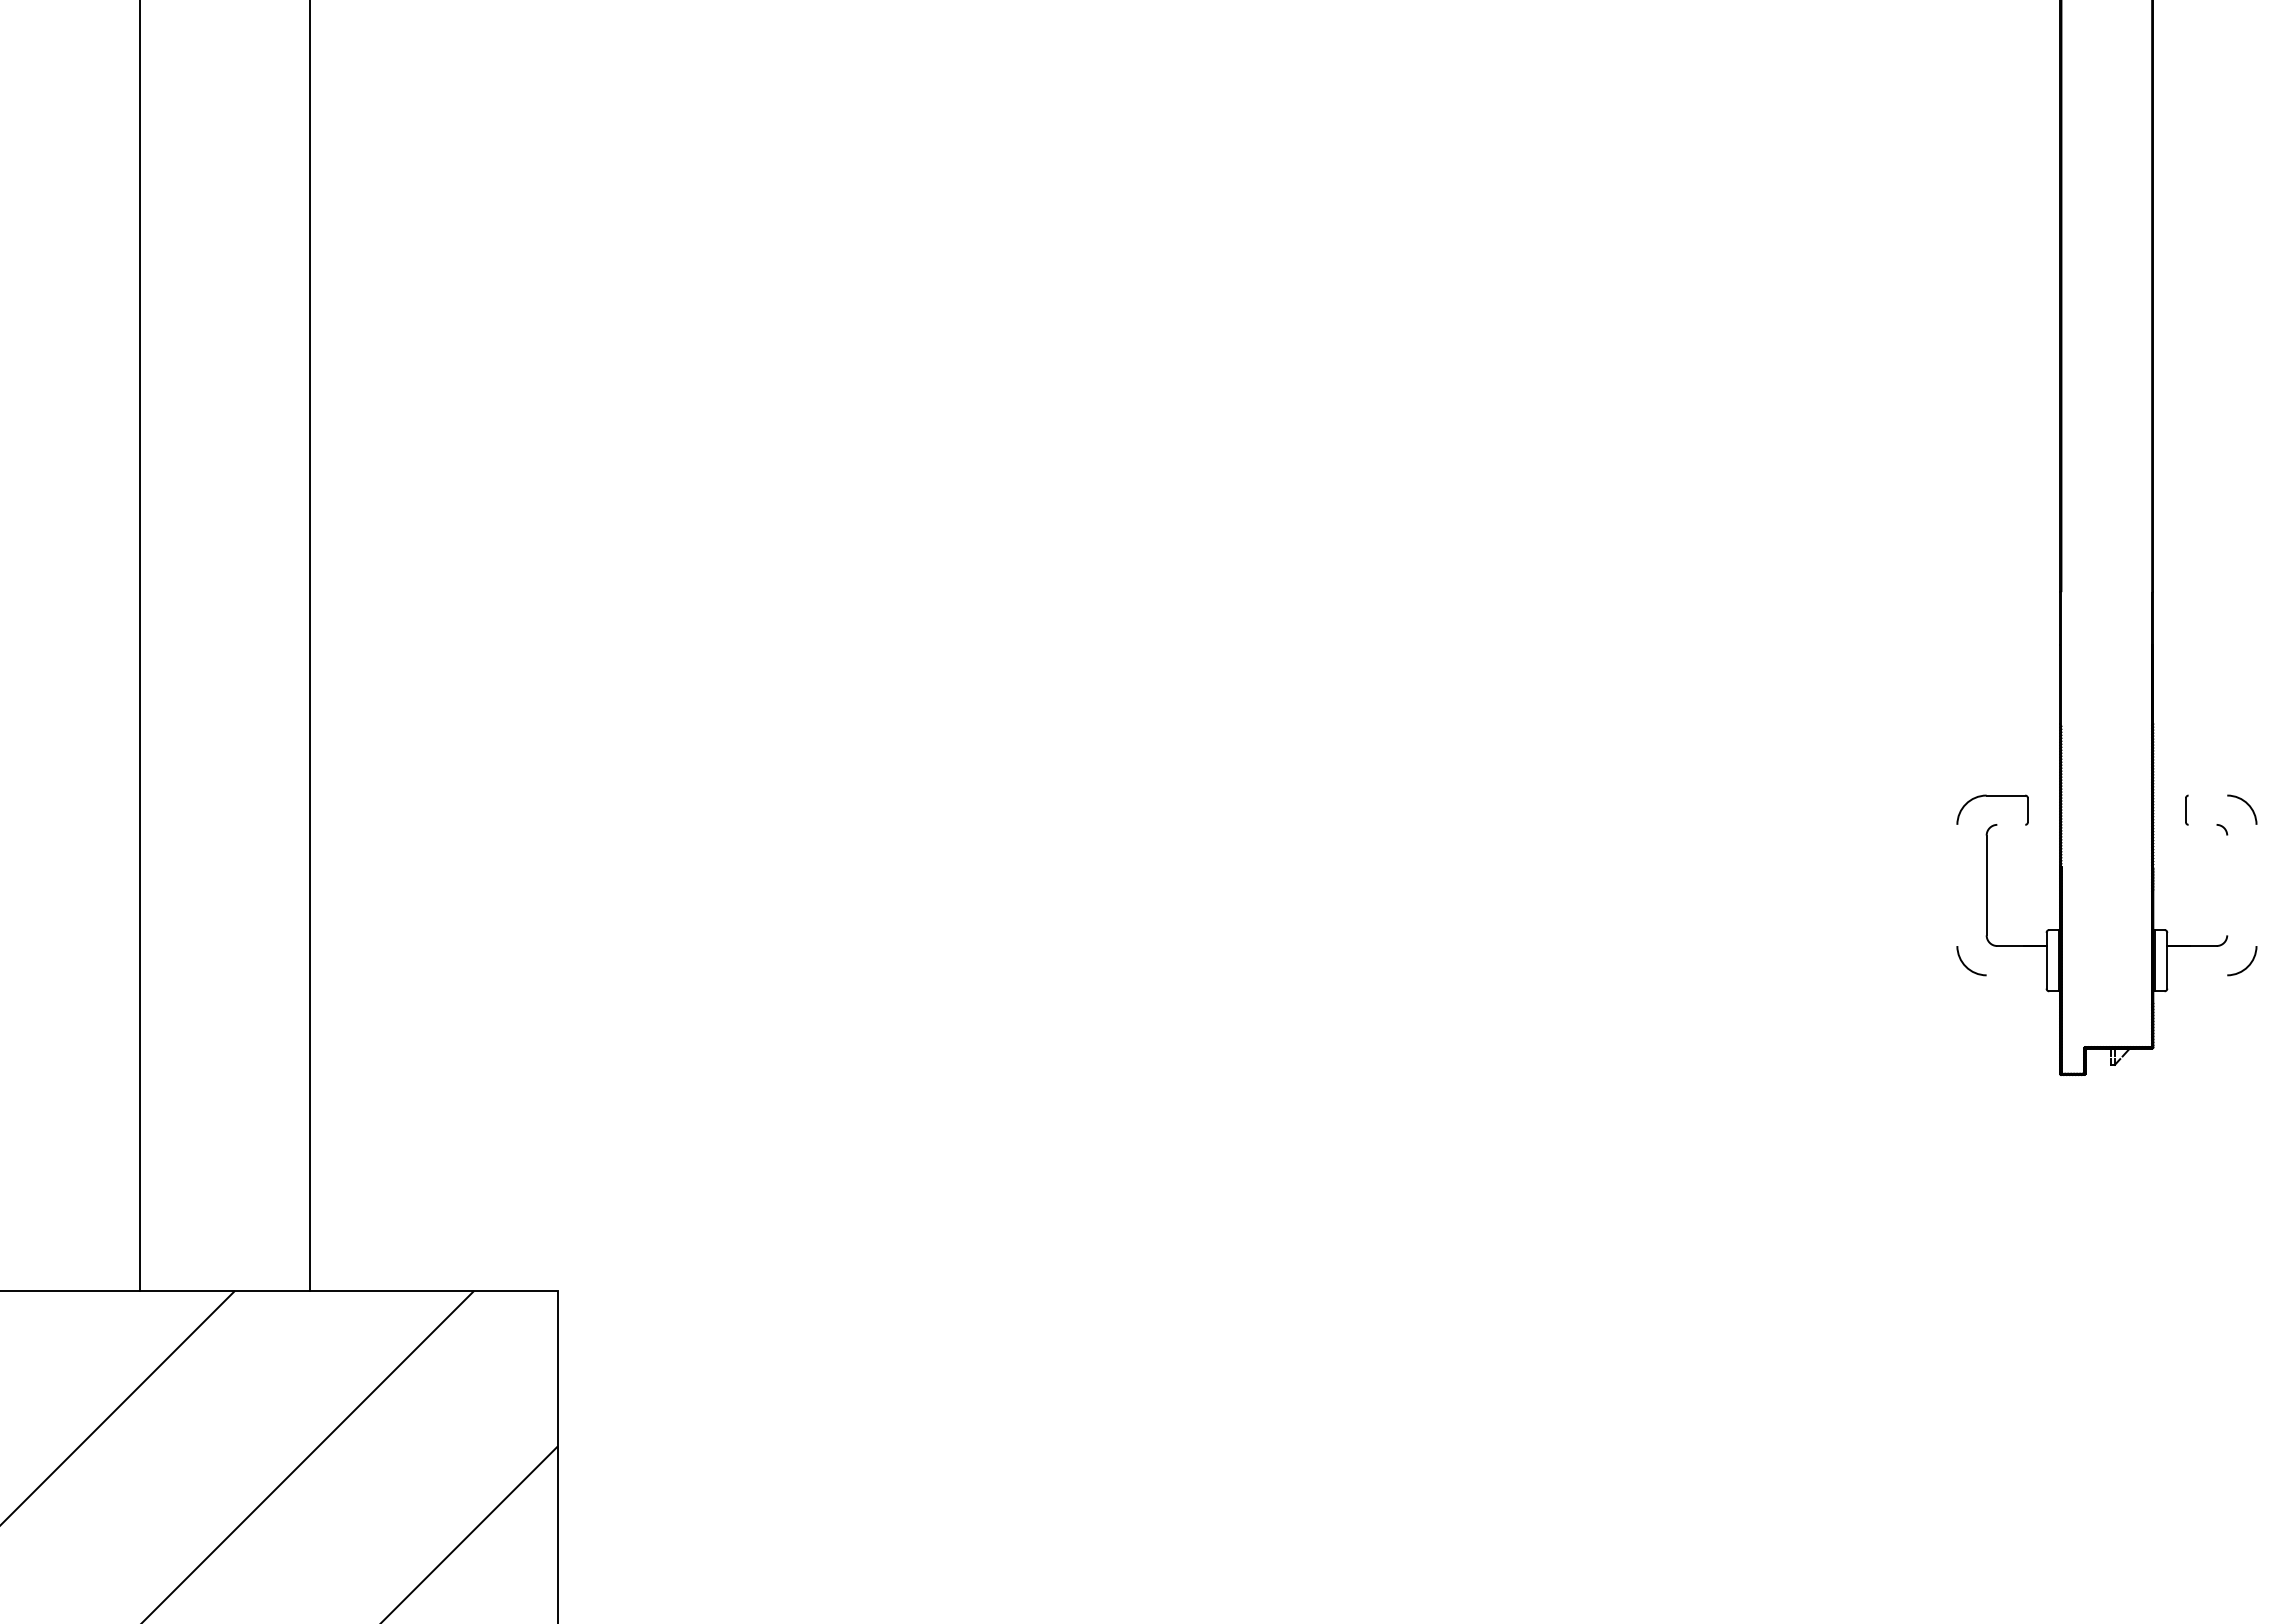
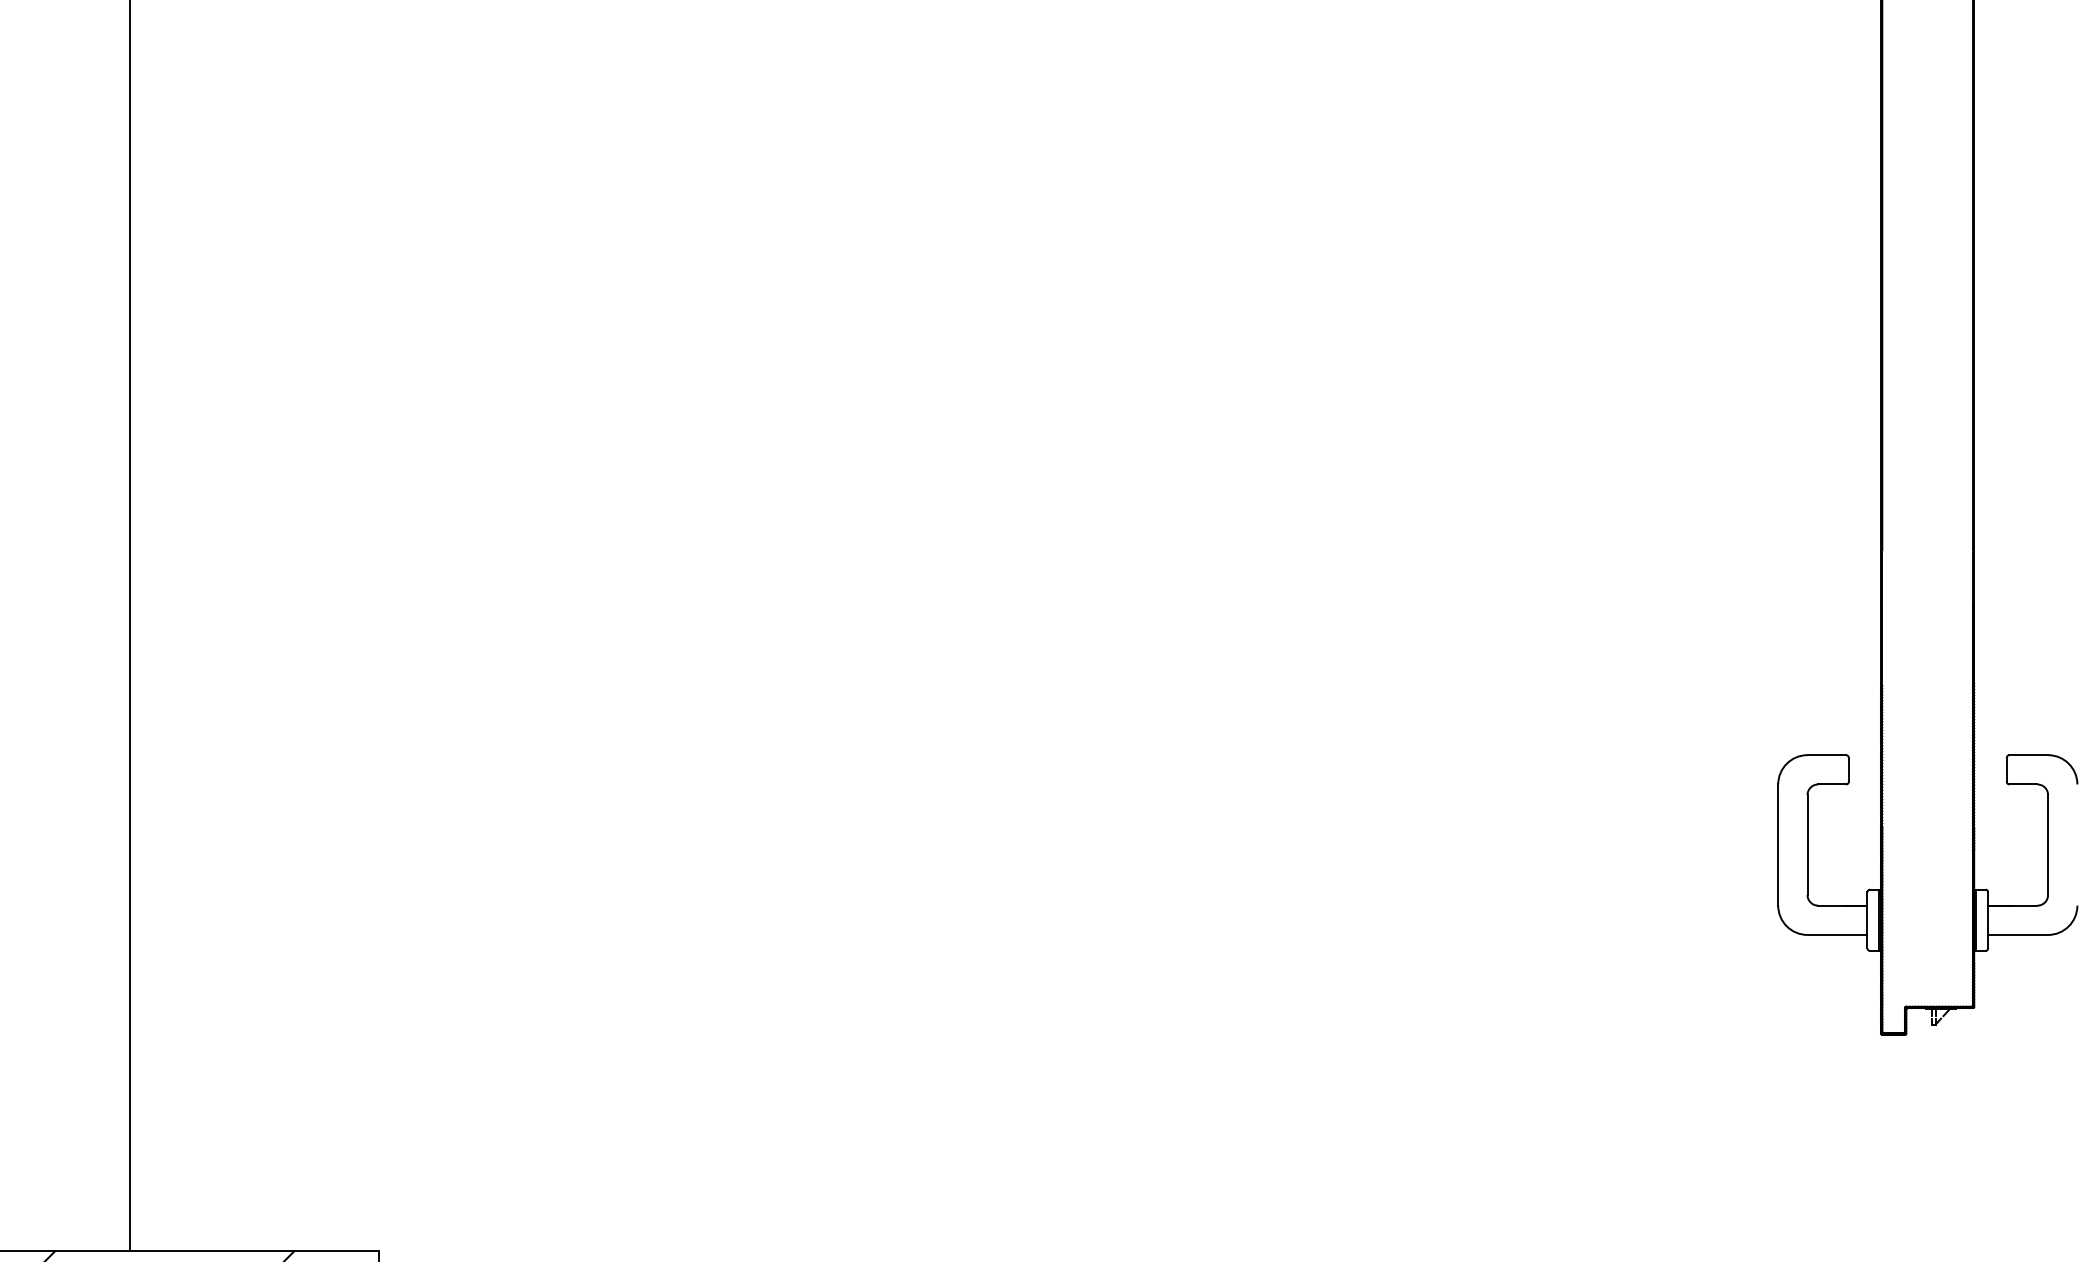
line: (2207, 795) -> (2028, 755), added
line: (2011, 824) -> (1832, 784), added
line: (2202, 824) -> (2023, 784), added
line: (1957, 885) -> (1778, 845), added
line: (2227, 885) -> (2048, 845), added
line: (2016, 975) -> (1837, 935), added
line: (2197, 975) -> (2018, 935), added

